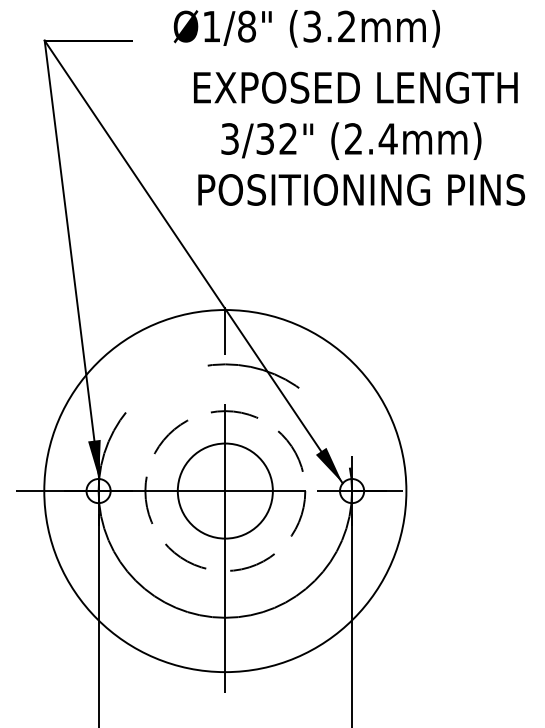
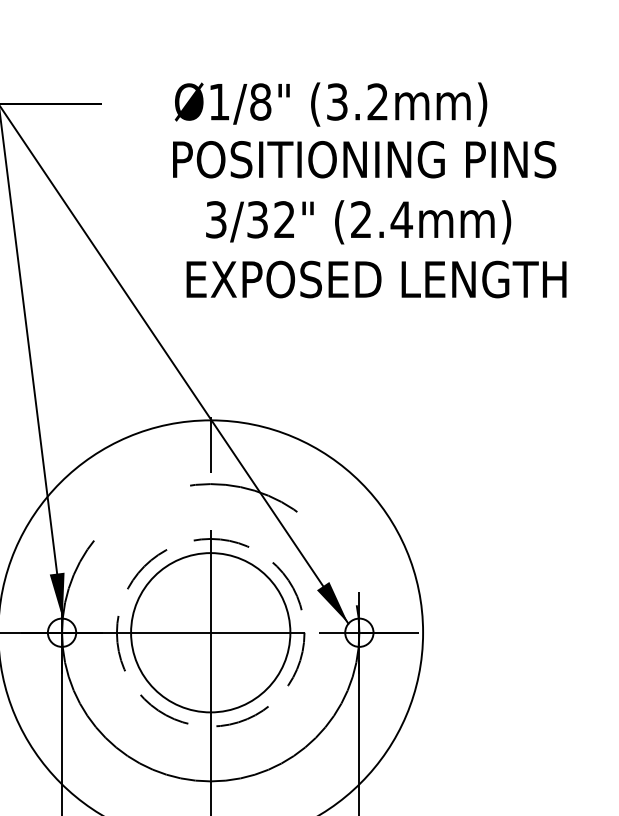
text: (306, 28) -> (330, 104), moved
text: (356, 87) -> (364, 159), EXPOSED LENGTH -> POSITIONING PINS
text: (363, 189) -> (372, 278), POSITIONING PINS -> EXPOSED LENGTH
circle: (225, 490) -> (210, 632), size x1.43

